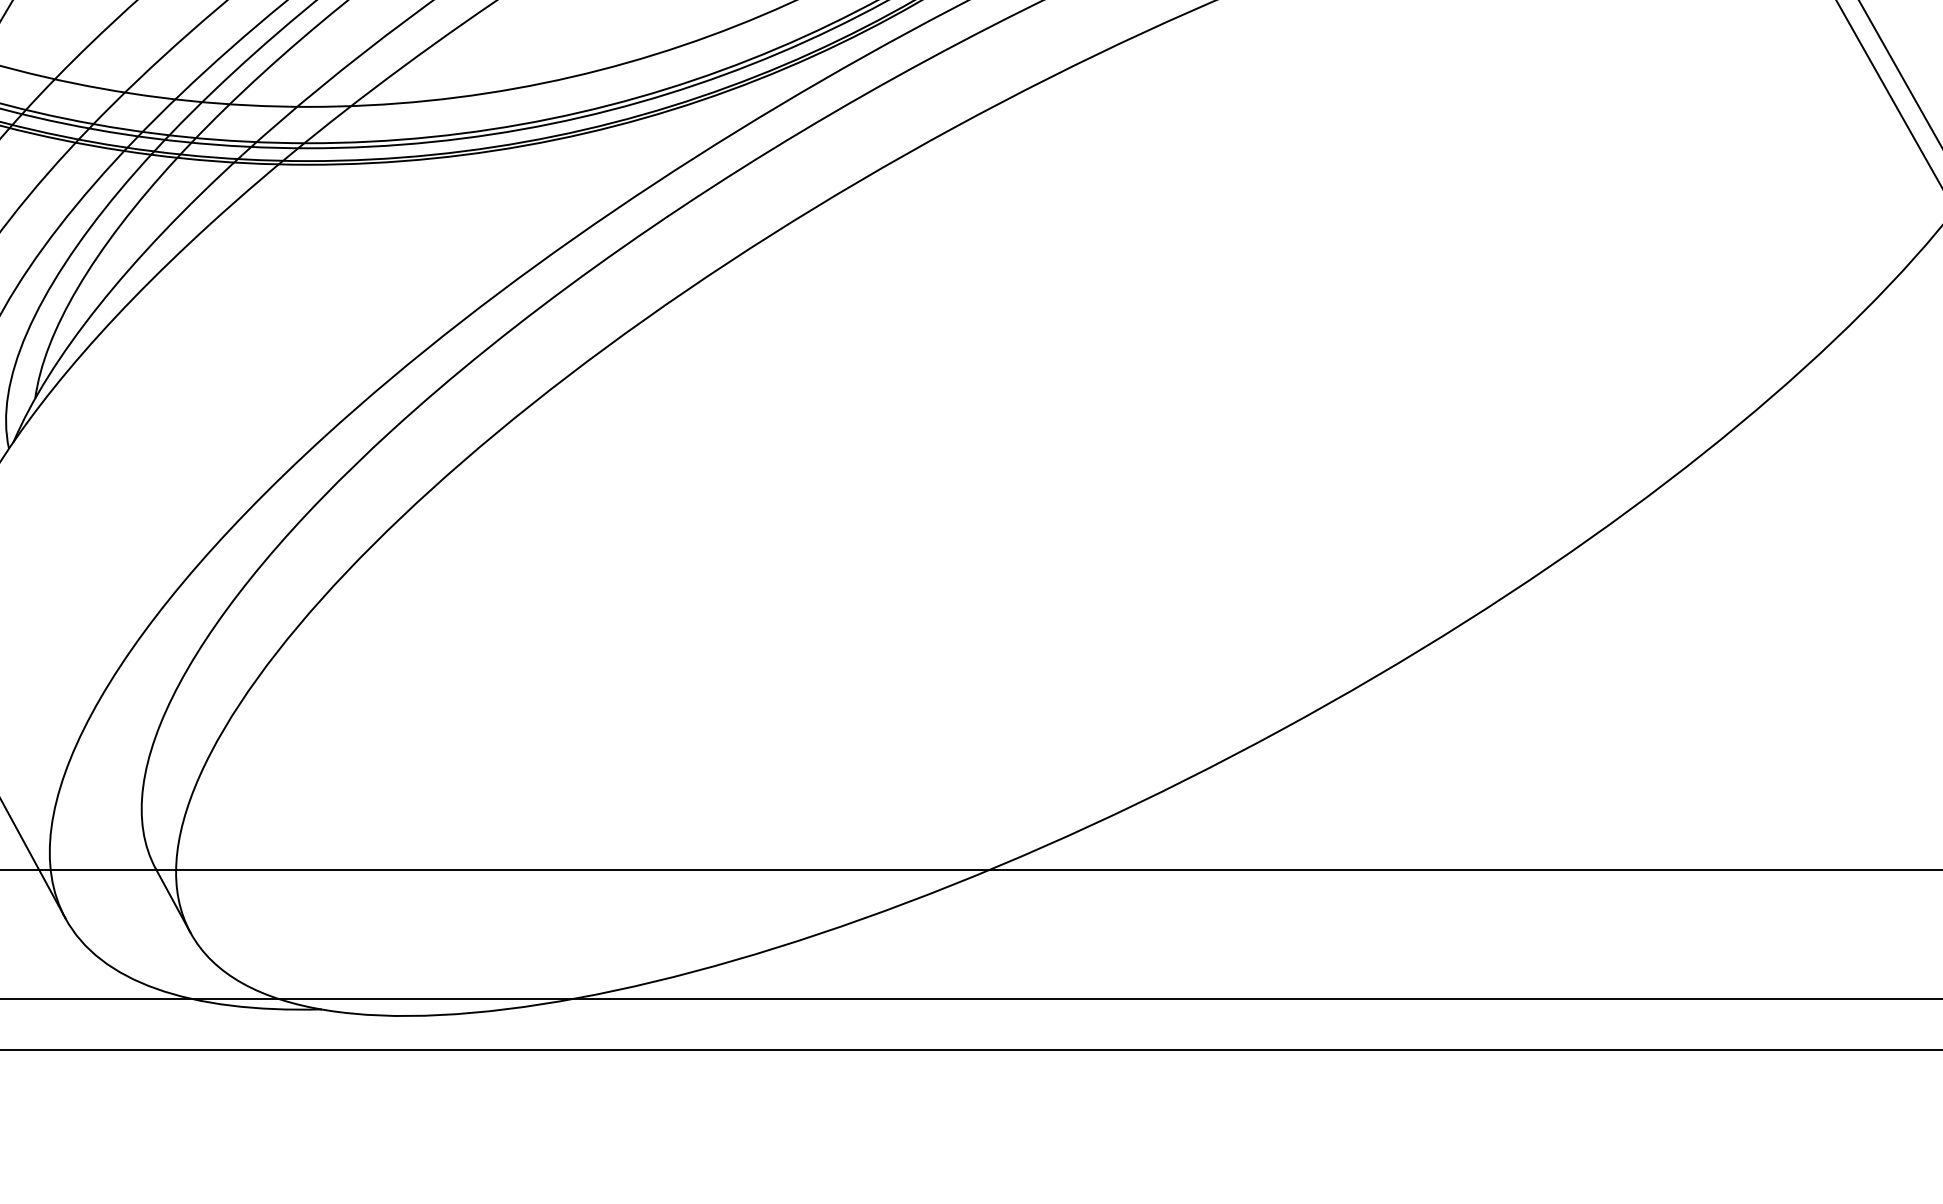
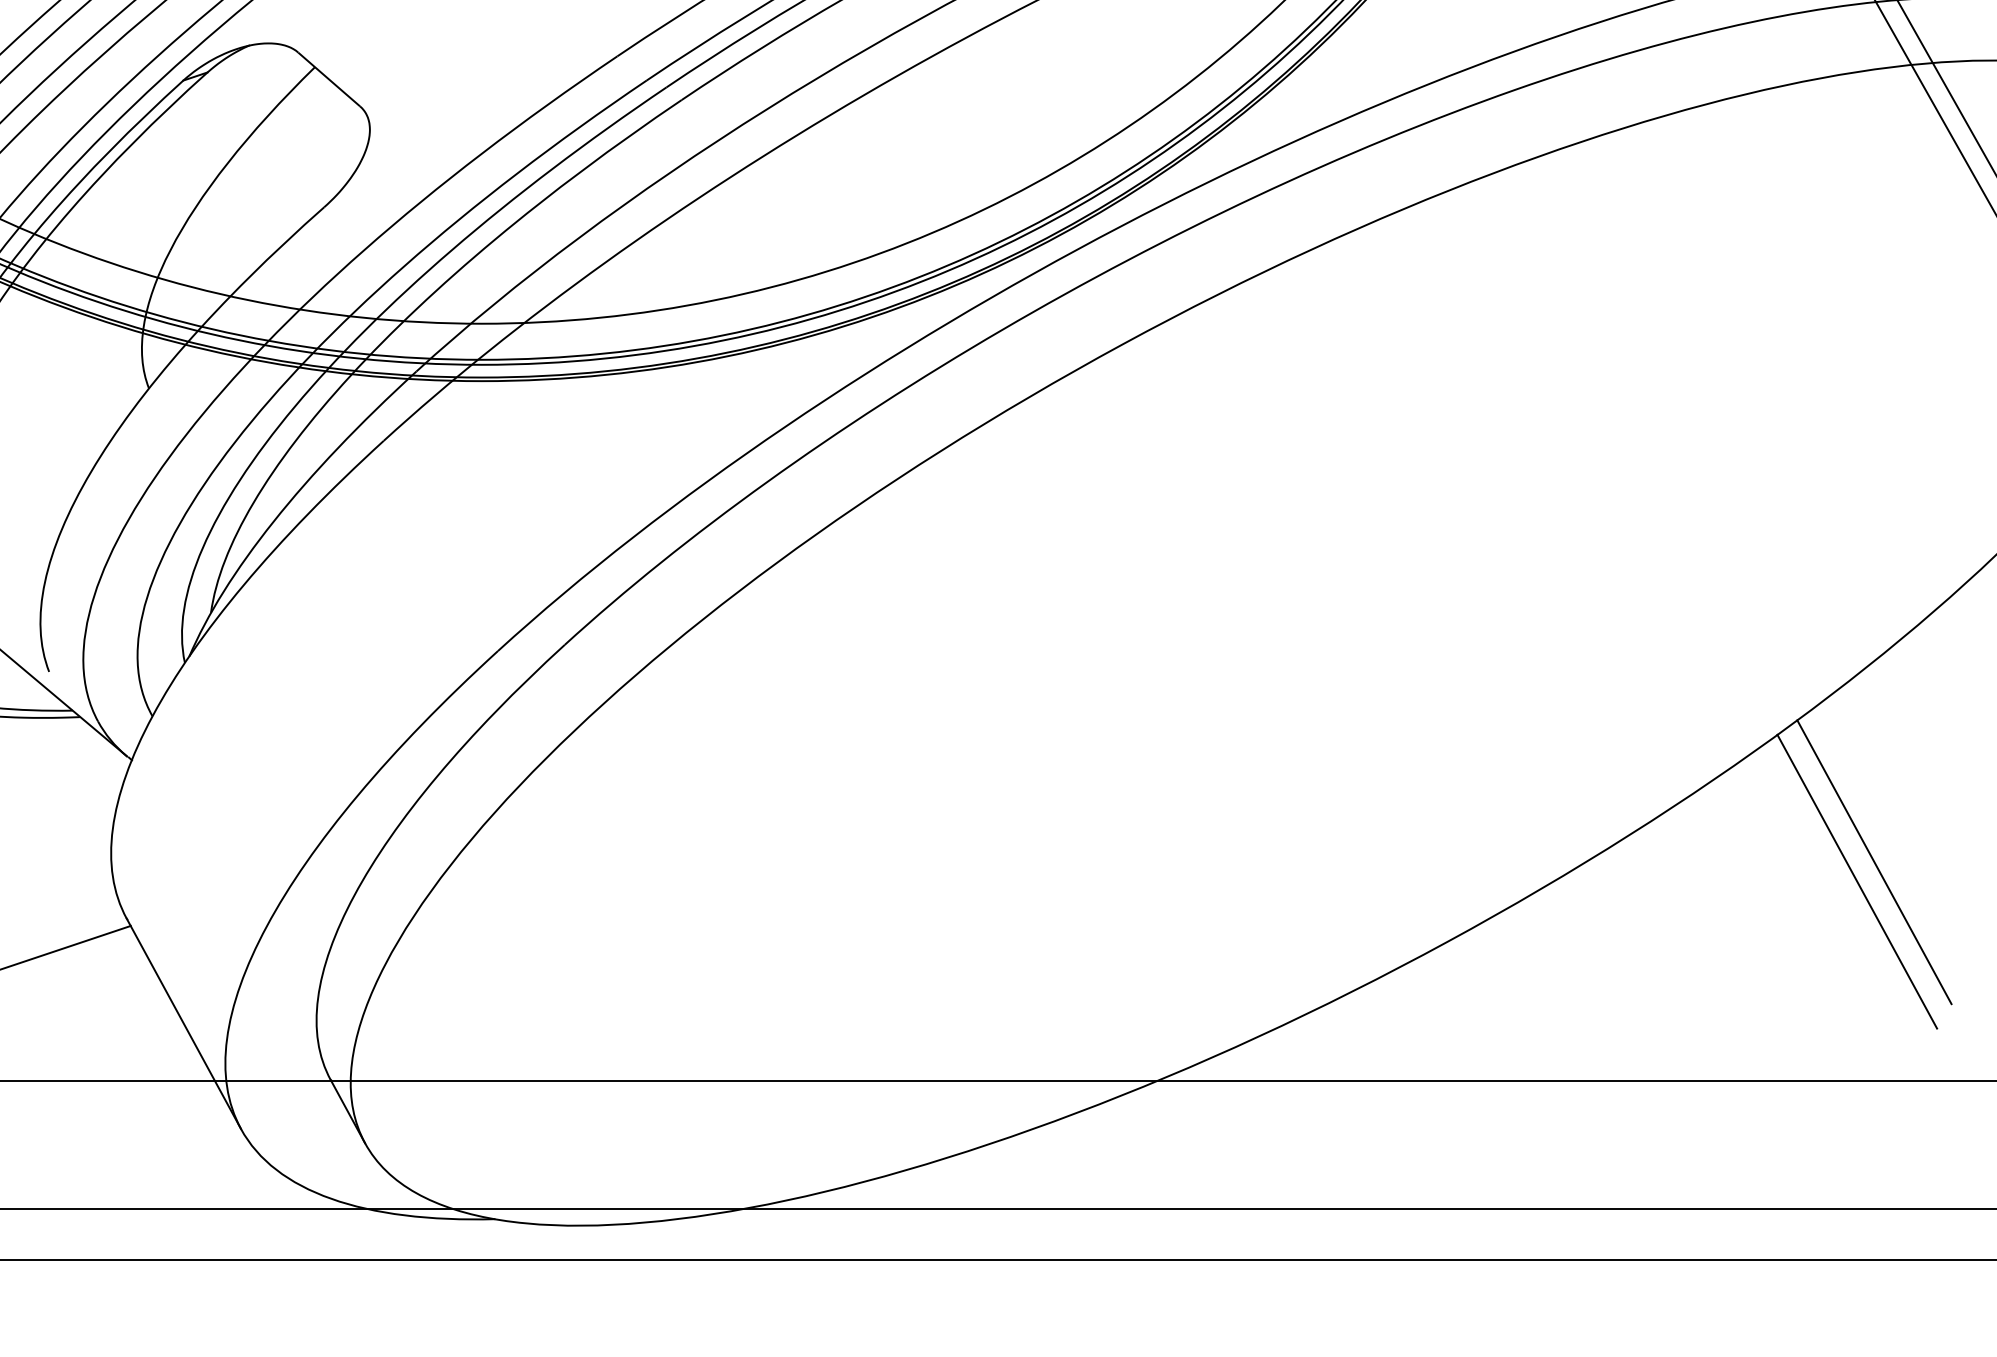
line: (1711, 649) -> (1874, 862), added
line: (1694, 669) -> (1857, 881), added

